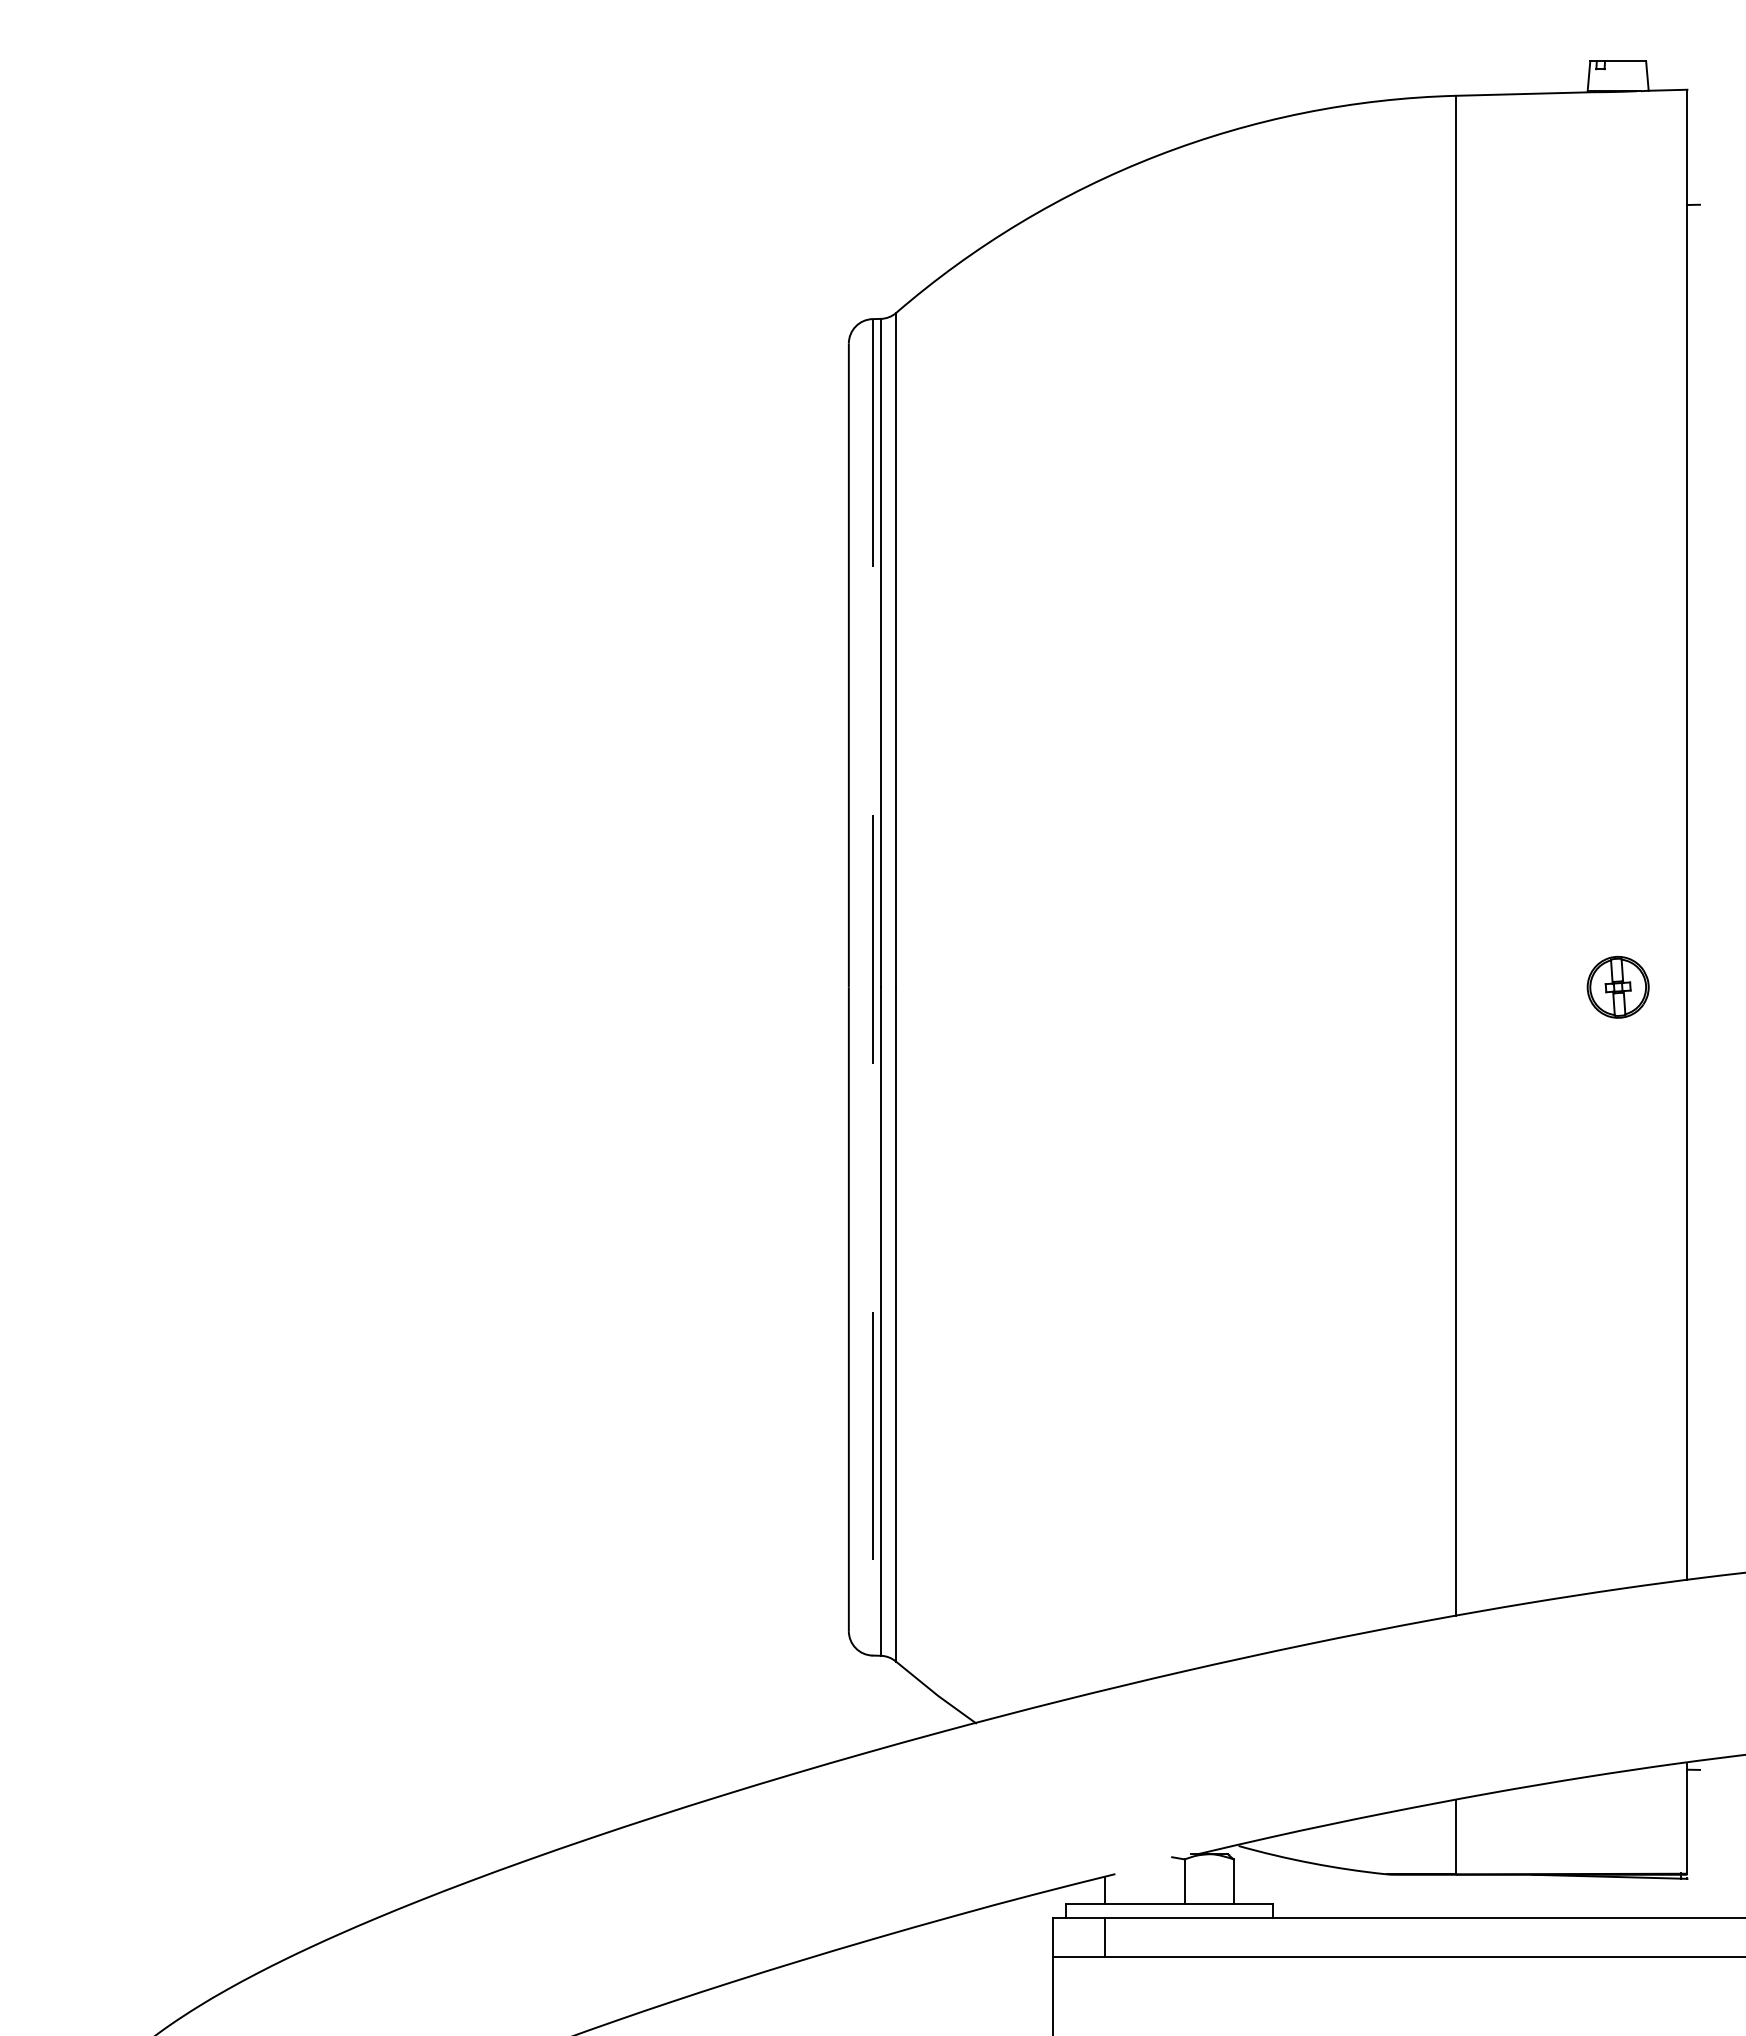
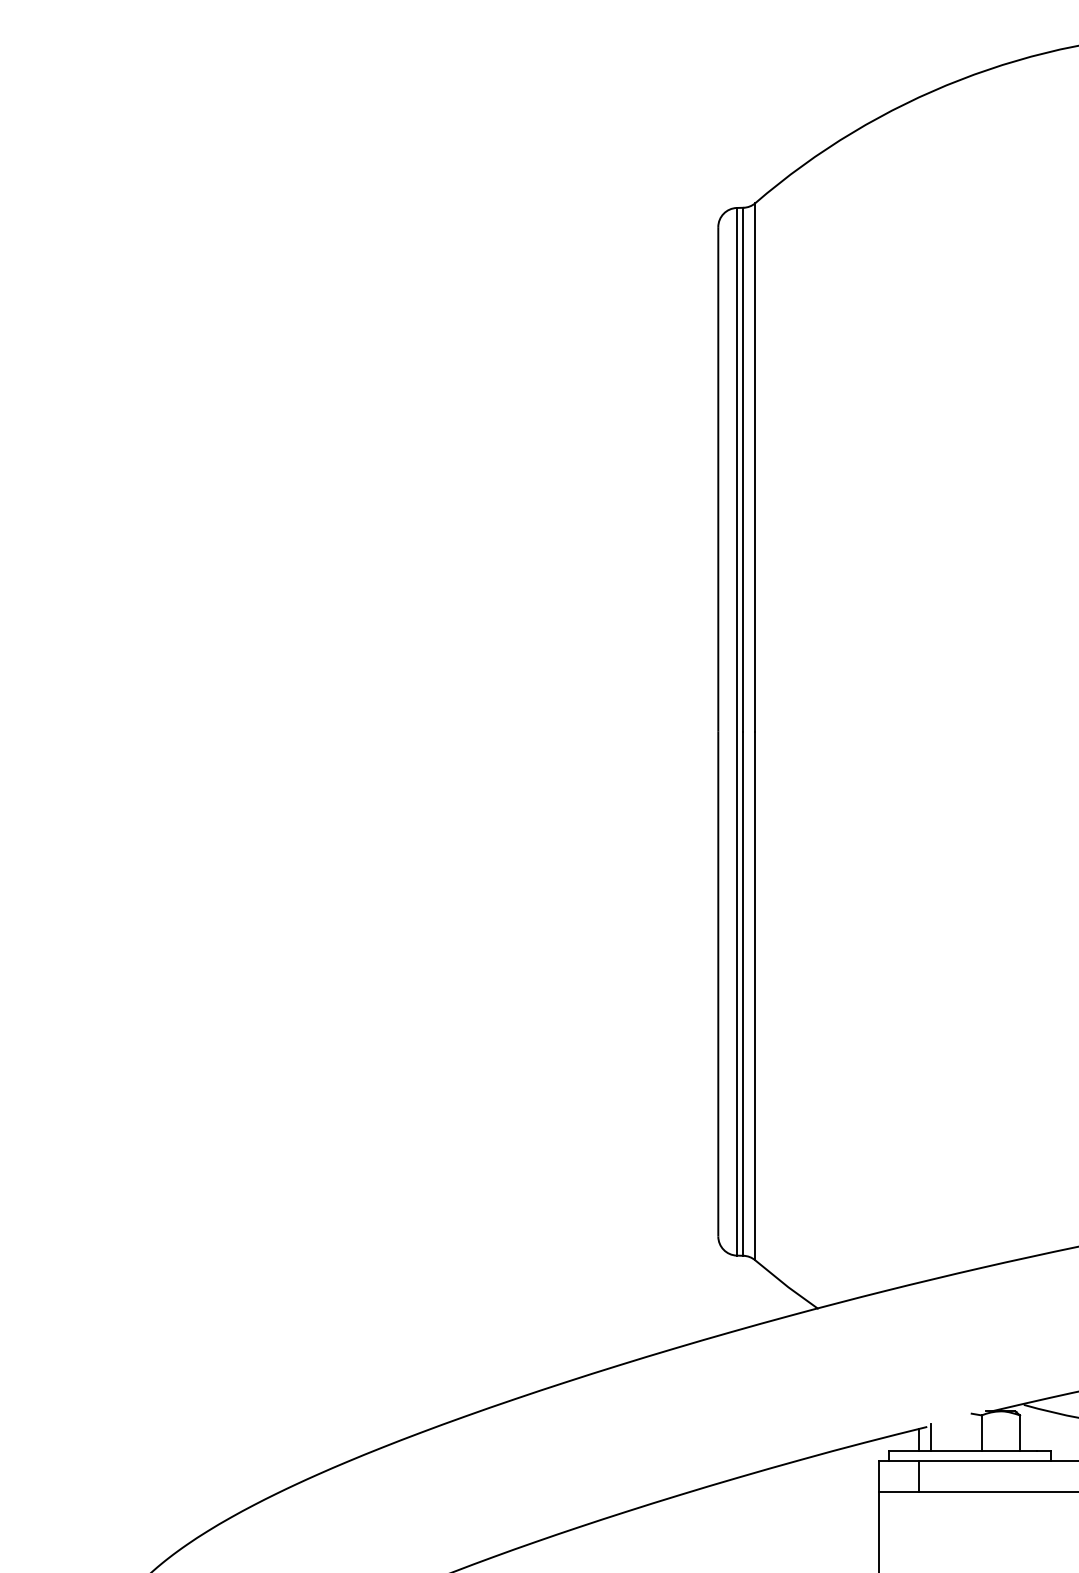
line: (872, 987) -> (736, 731), dashed -> solid
line: (1120, 1887) -> (931, 1437), added

